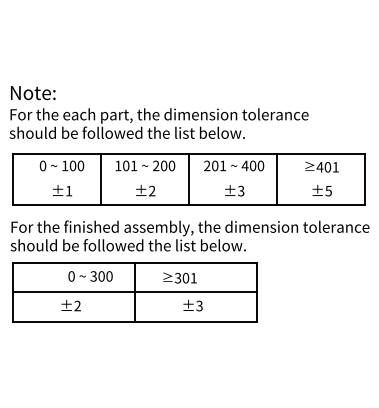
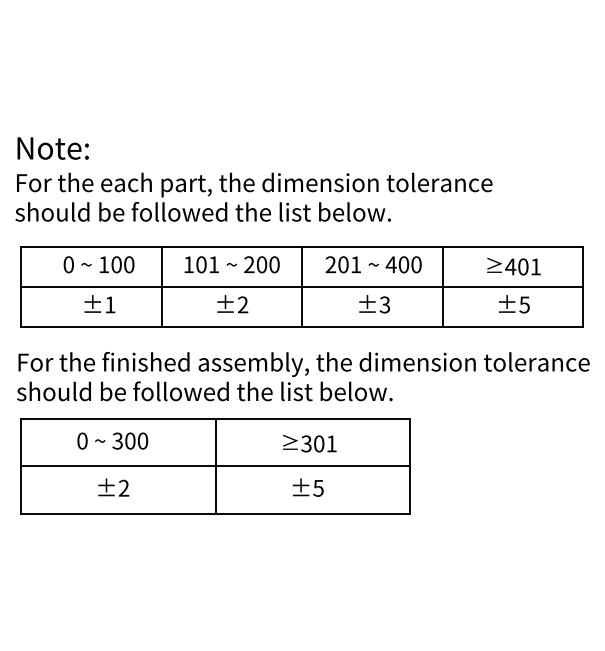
line: (189, 179) -> (302, 286), added
text: (90, 276) -> (112, 441), moved
text: (179, 277) -> (308, 442), moved
text: (199, 305) -> (318, 487), ±3 -> ±5

